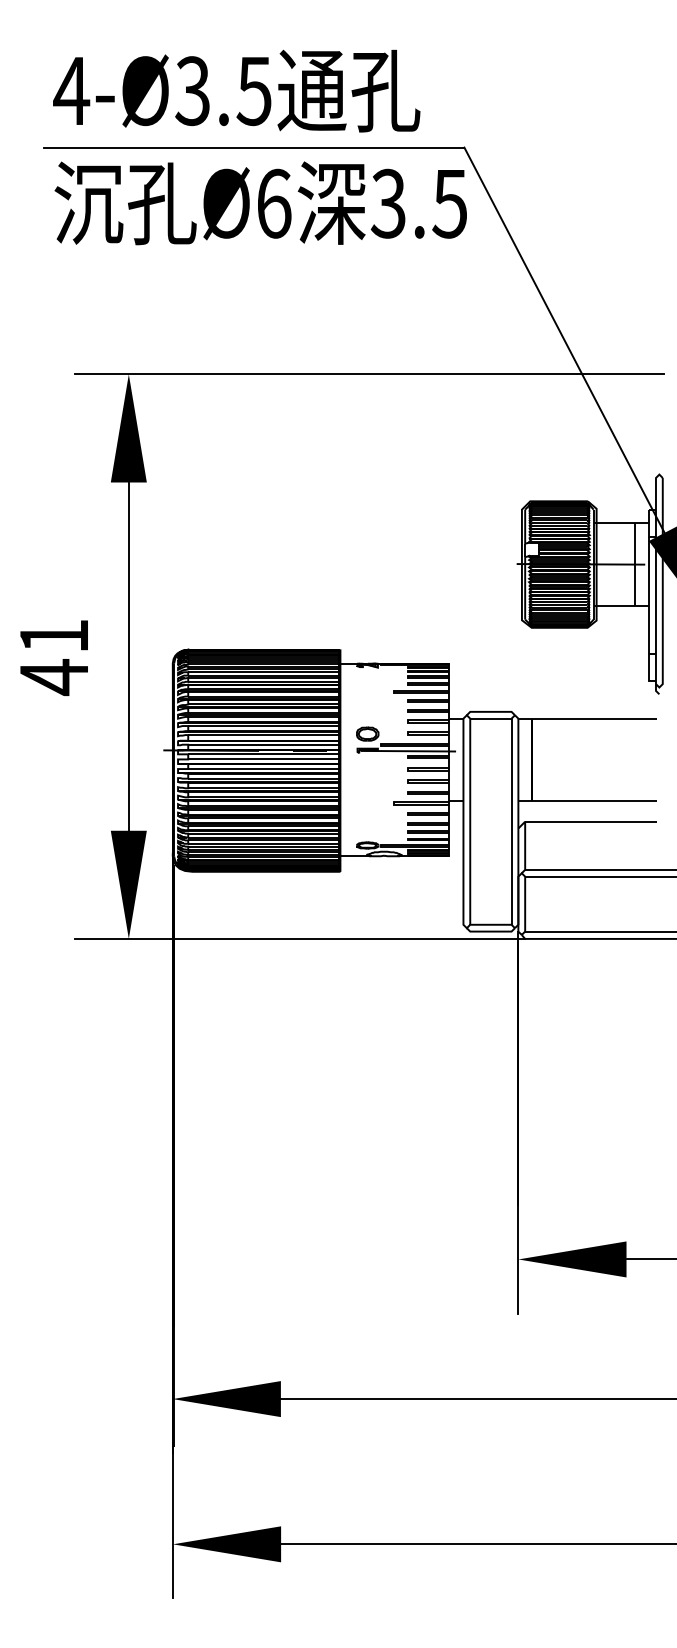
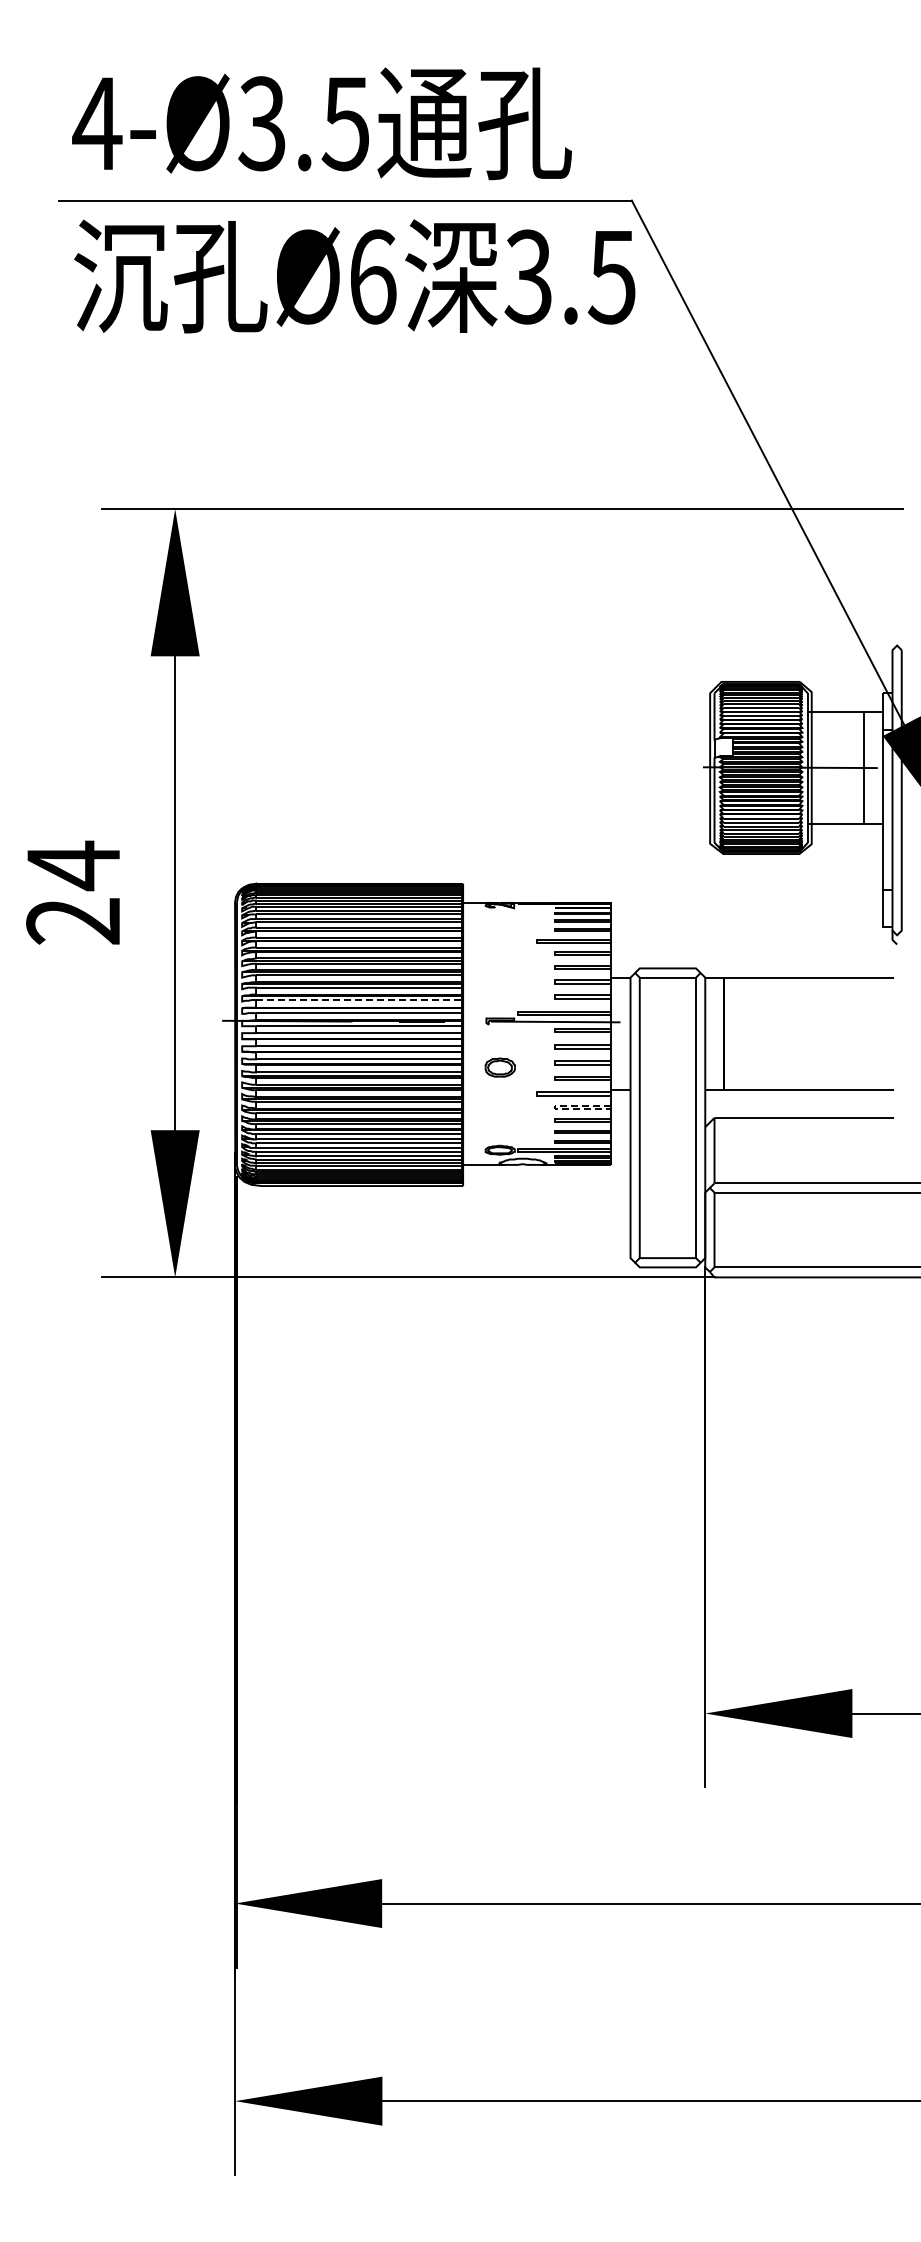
text: (53, 656) -> (72, 893), 41 -> 24
part: (367, 733) -> (499, 1067), moved
line: (263, 735) -> (358, 1000), solid -> dashed
line: (408, 814) -> (555, 1107), solid -> dashed

